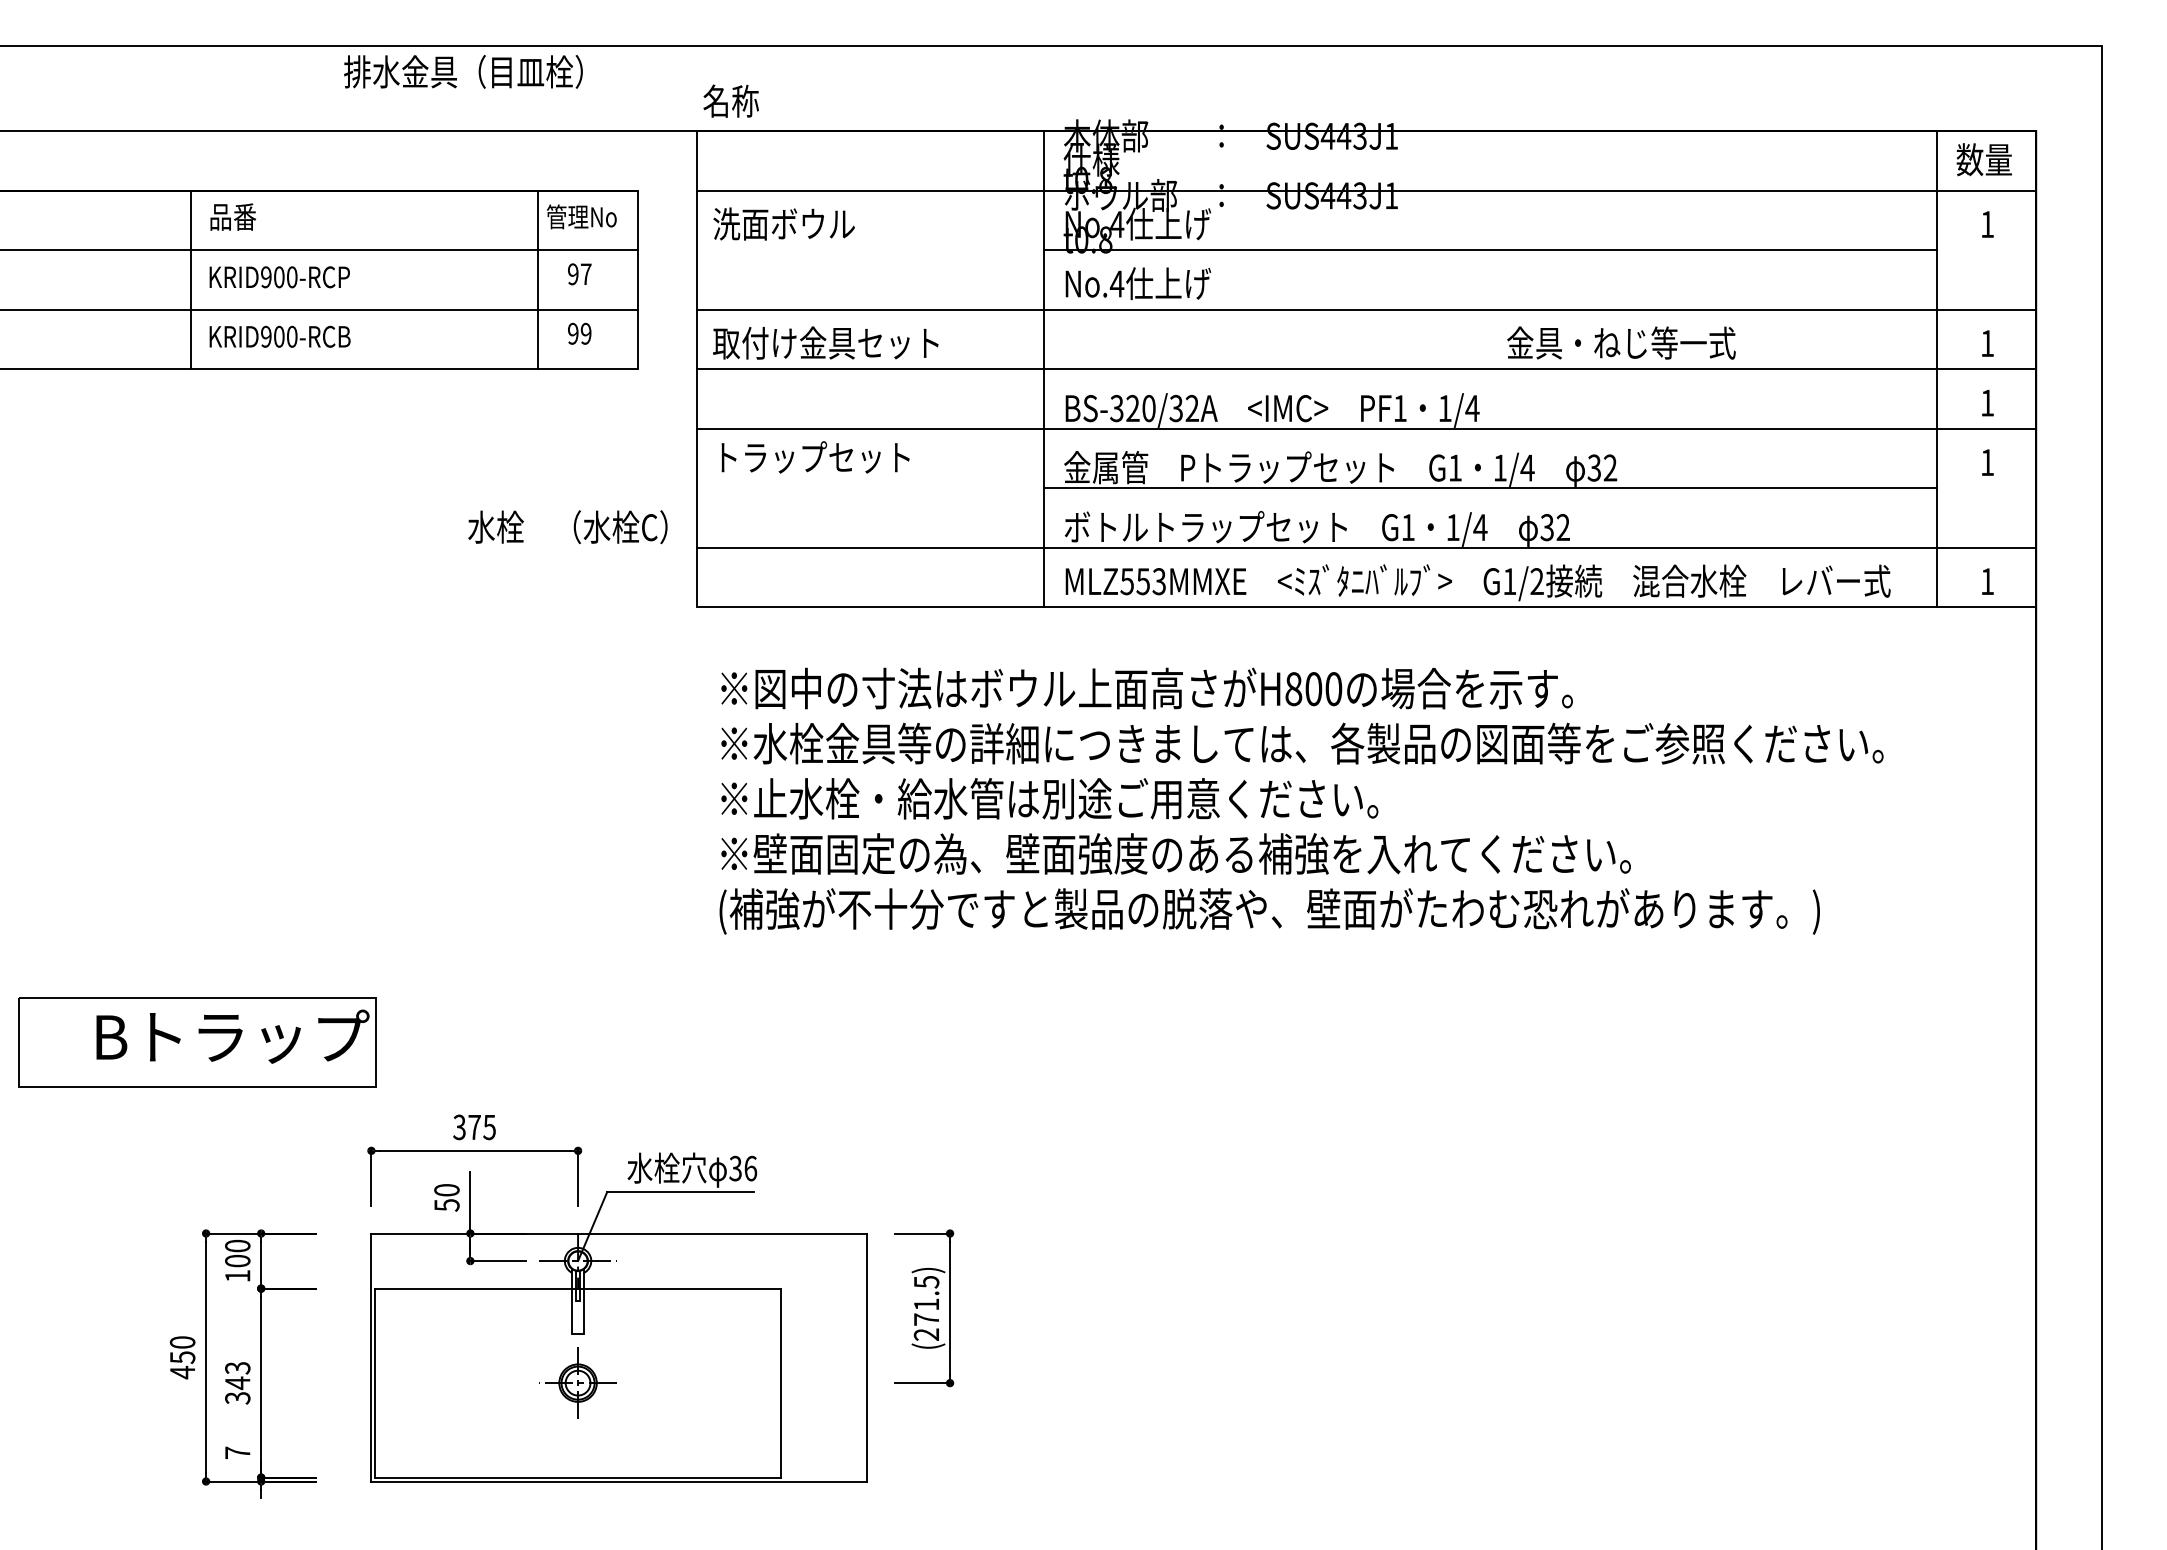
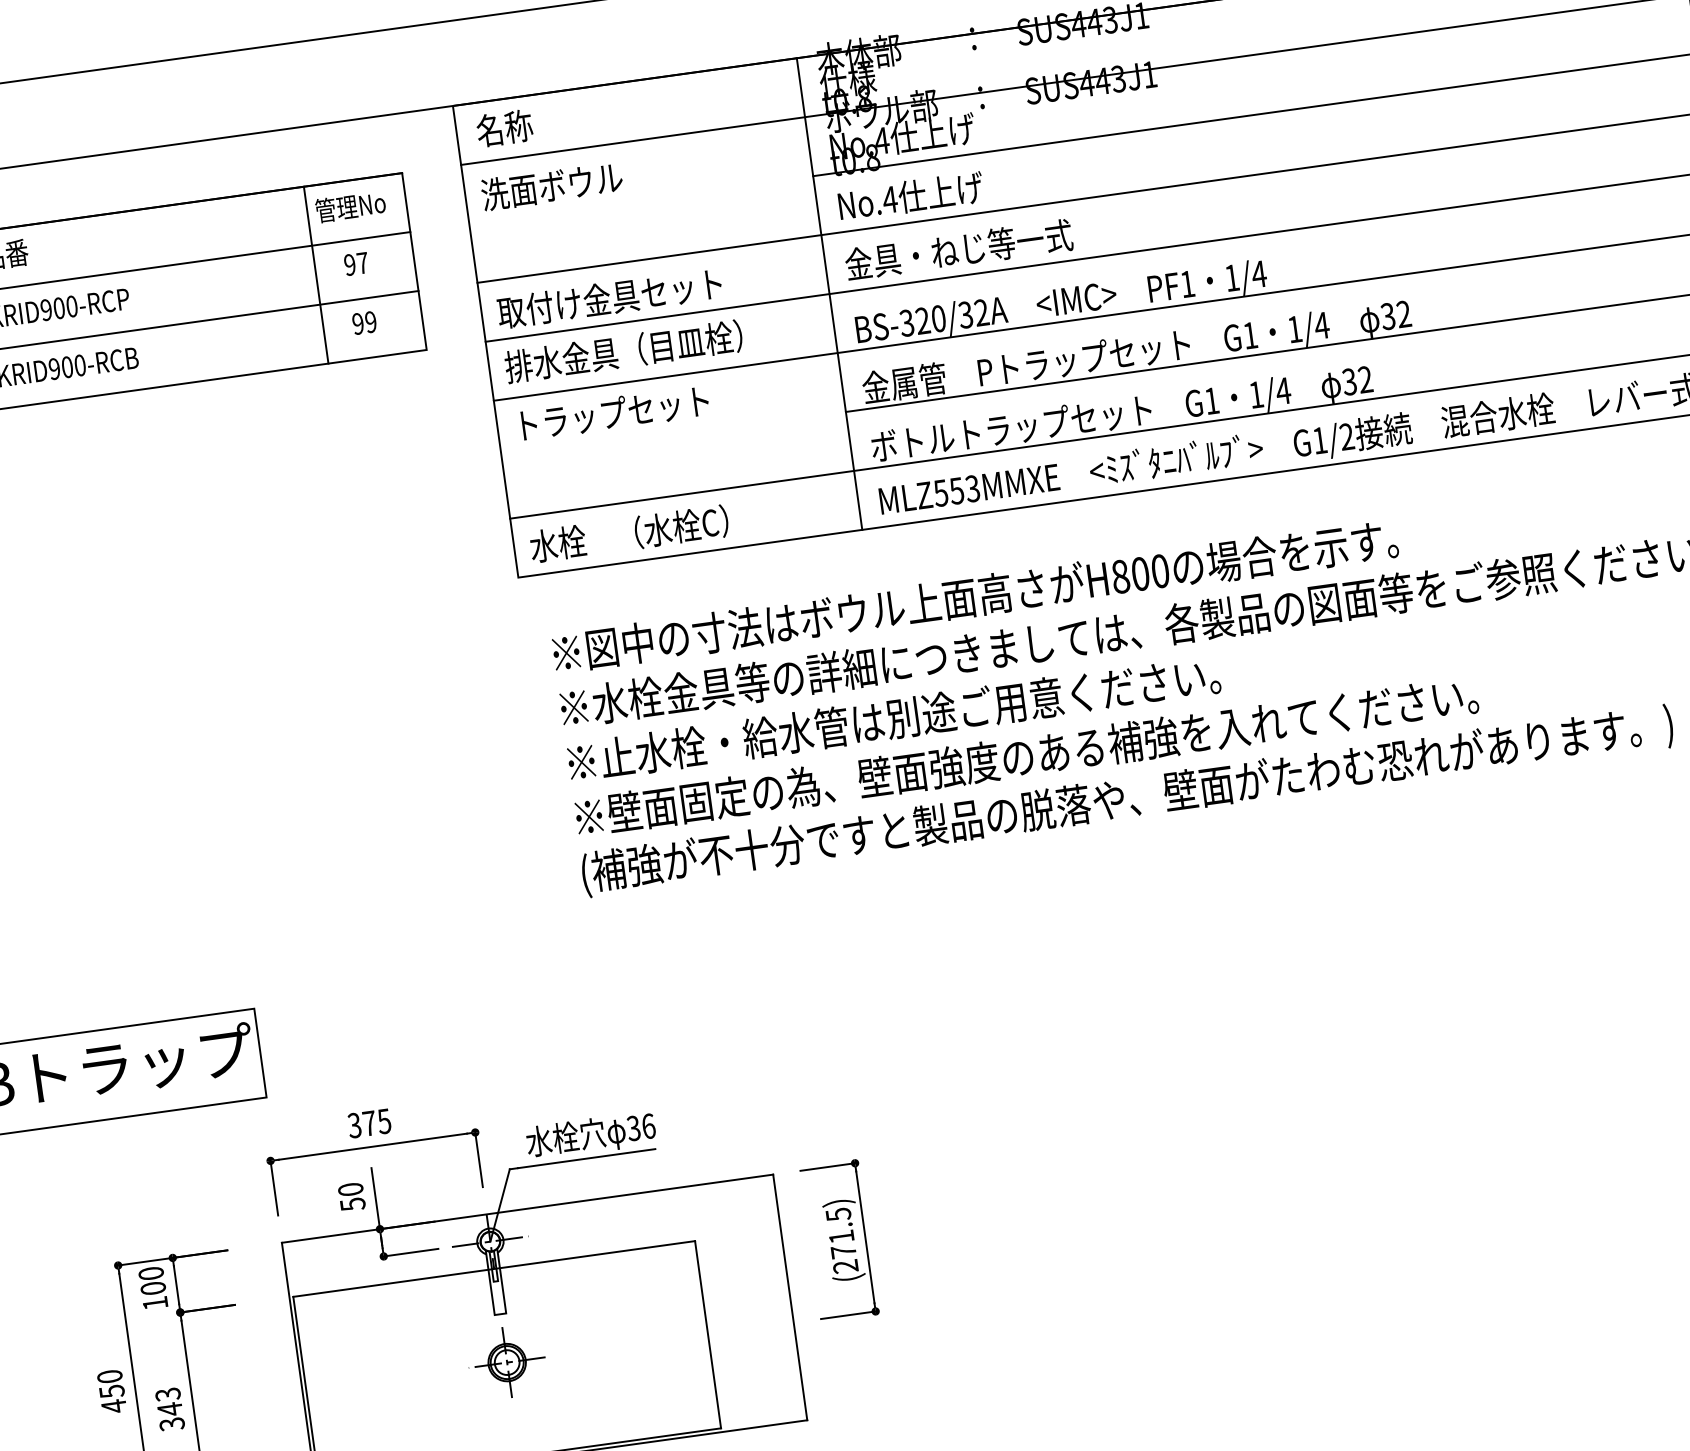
text: (463, 71) -> (623, 351), moved
text: (730, 100) -> (503, 127), moved
text: (1621, 342) -> (958, 249), moved
text: (567, 527) -> (628, 534), moved

